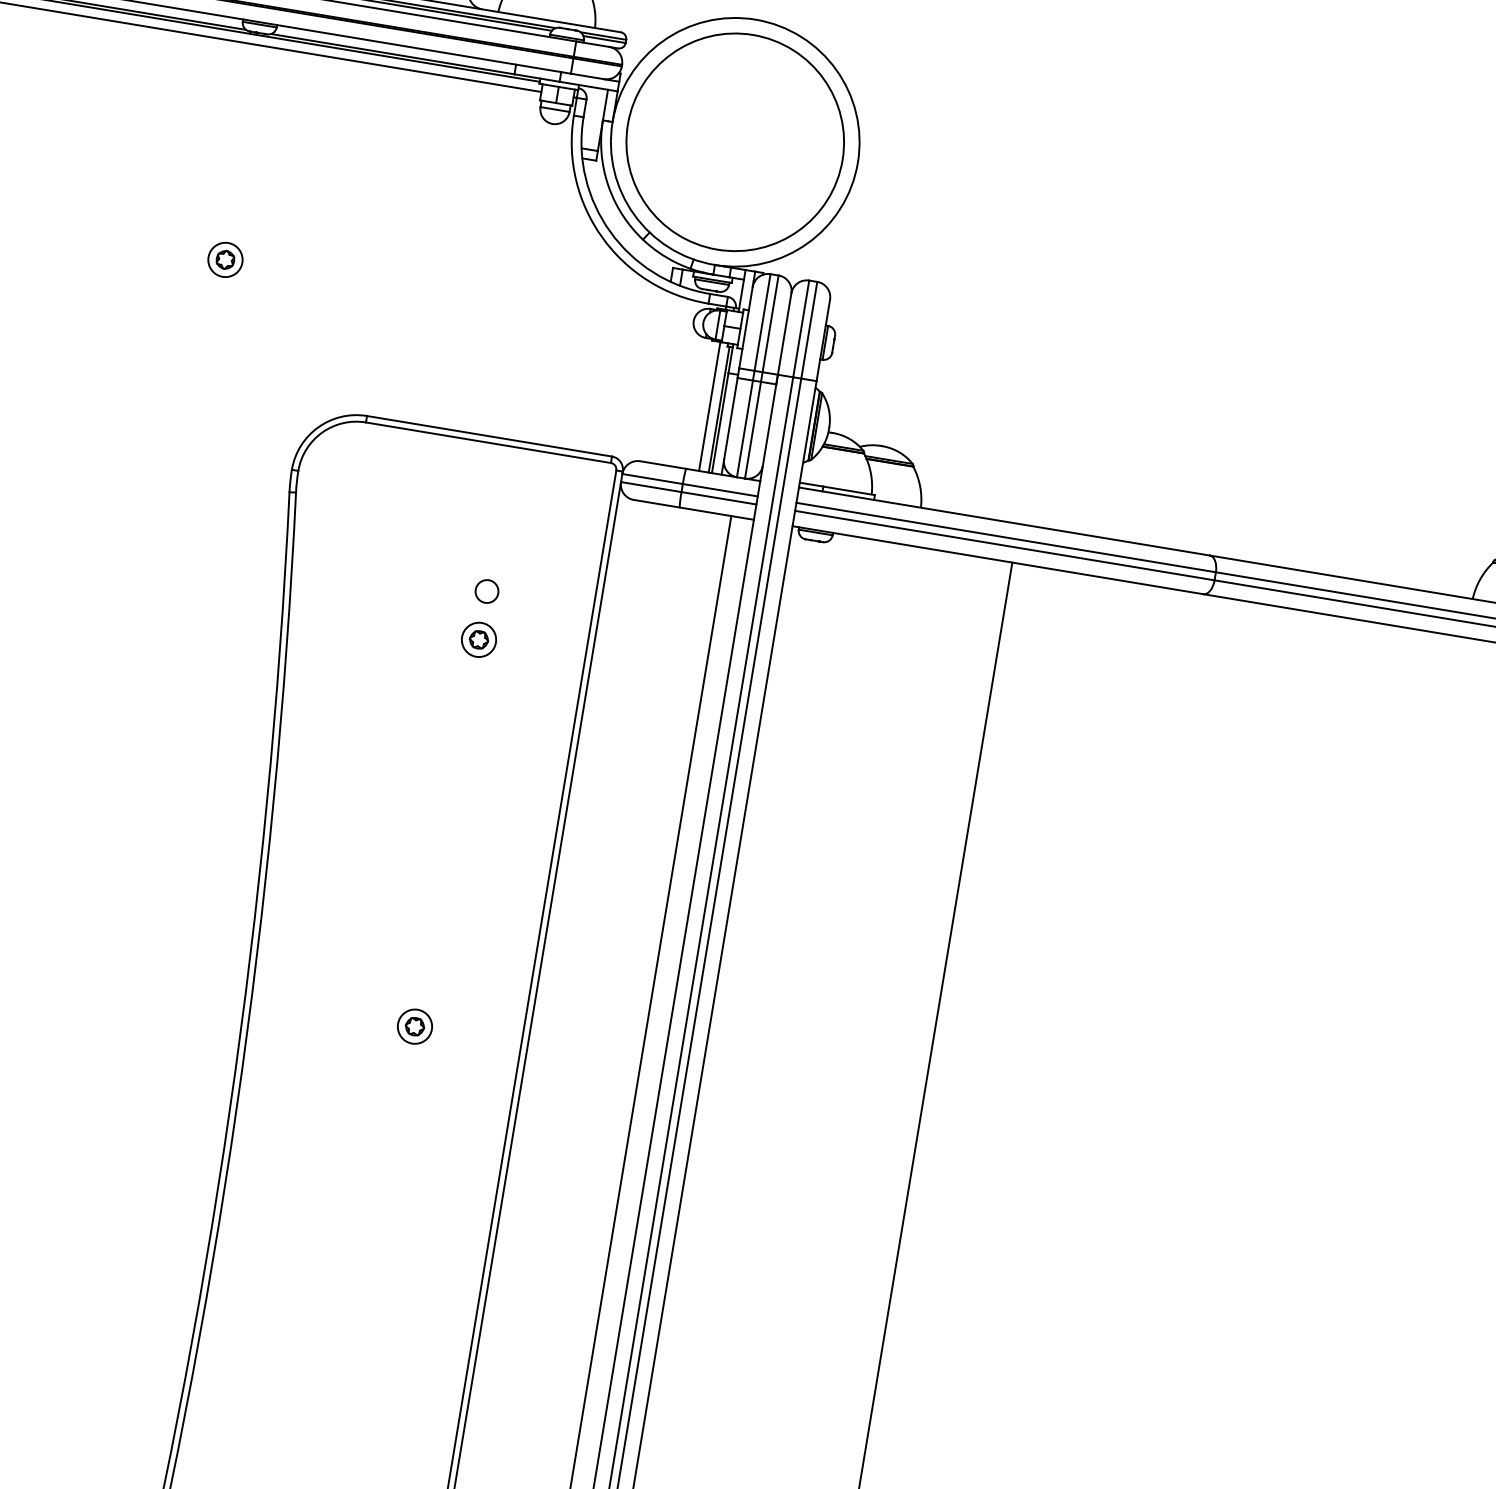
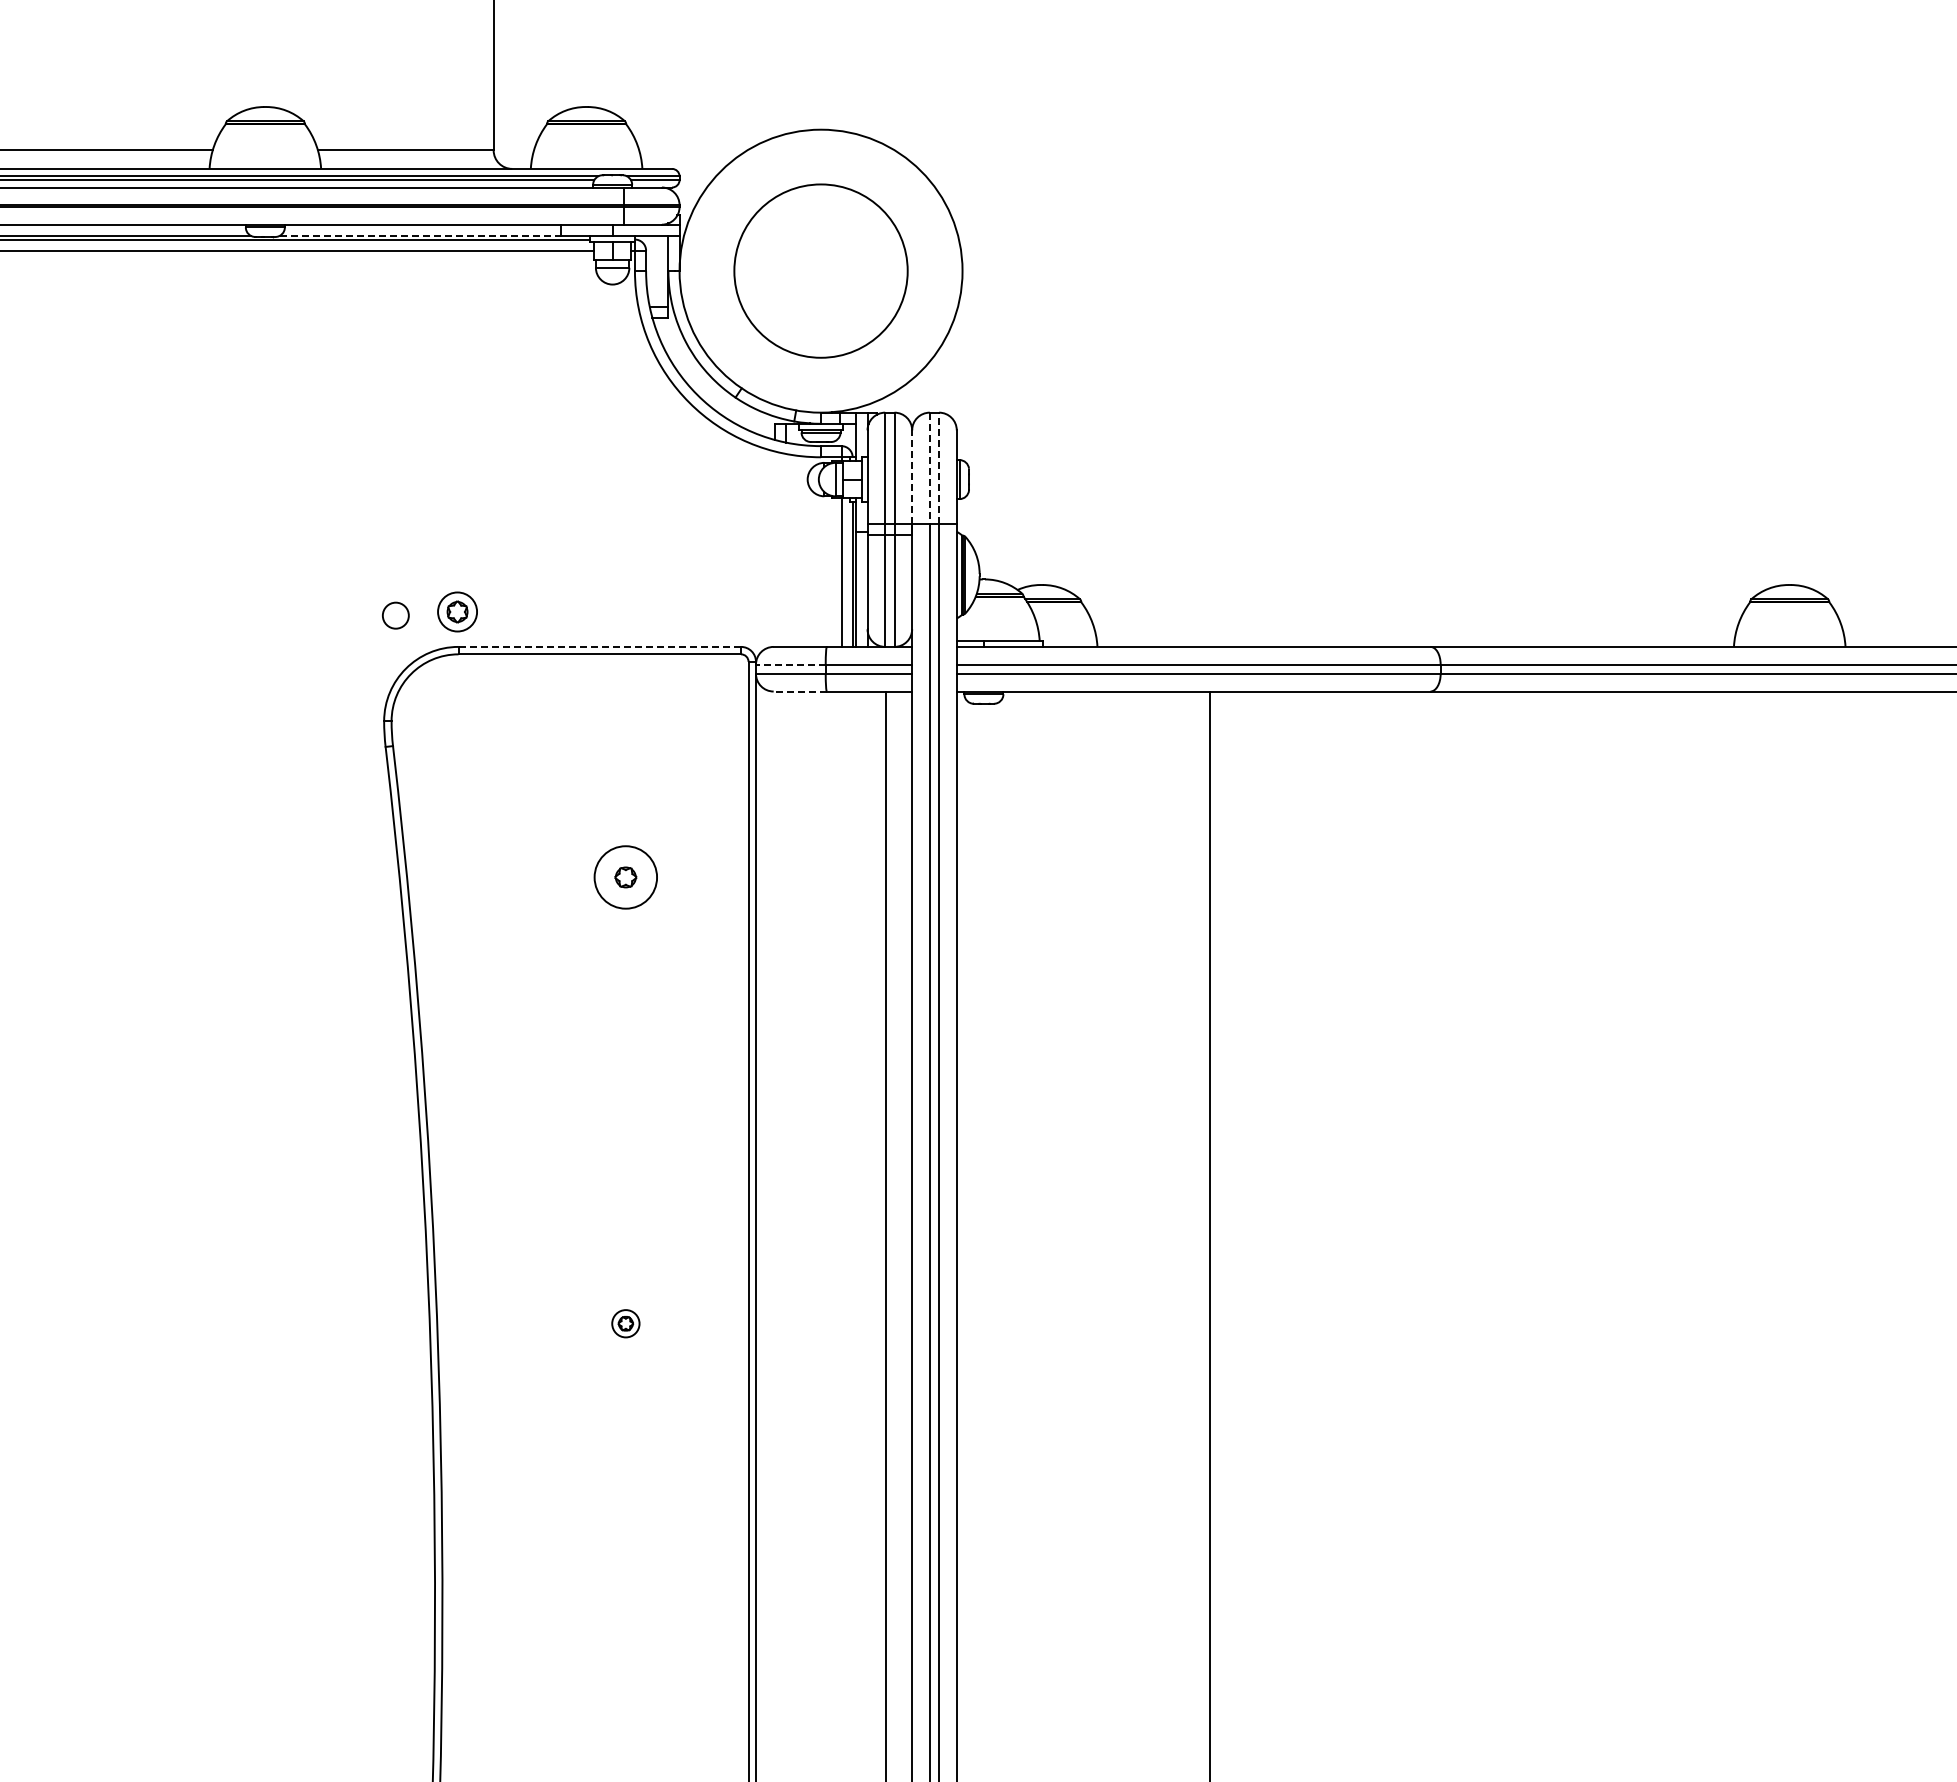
line: (393, 53) -> (420, 235), solid -> dashed
circle: (734, 141) -> (820, 270), size x0.7
part: (225, 259) -> (457, 611), moved
line: (800, 328) -> (929, 468), solid -> dashed
line: (809, 330) -> (939, 468), solid -> dashed
line: (784, 334) -> (912, 477), solid -> dashed
line: (489, 435) -> (599, 646), solid -> dashed
line: (652, 478) -> (790, 664), solid -> dashed
line: (657, 503) -> (800, 691), solid -> dashed
circle: (486, 591) -> (395, 615), moved
circle: (478, 639) -> (625, 876), size x1.6
part: (414, 1026) -> (625, 1323), size x0.7

